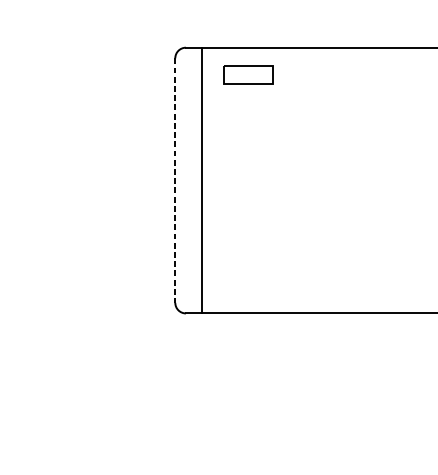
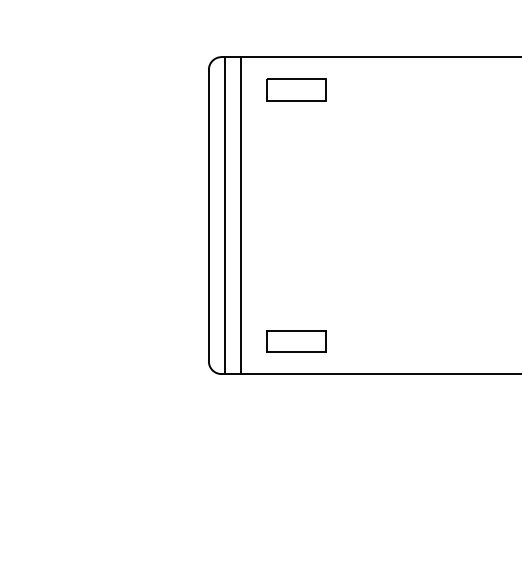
line: (174, 180) -> (208, 215), dashed -> solid
line: (188, 180) -> (224, 215), added
part: (248, 286) -> (296, 341), added

